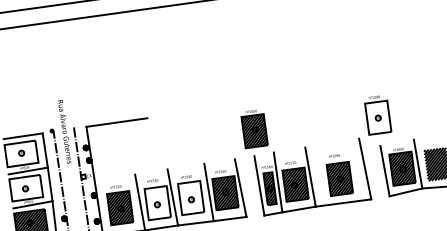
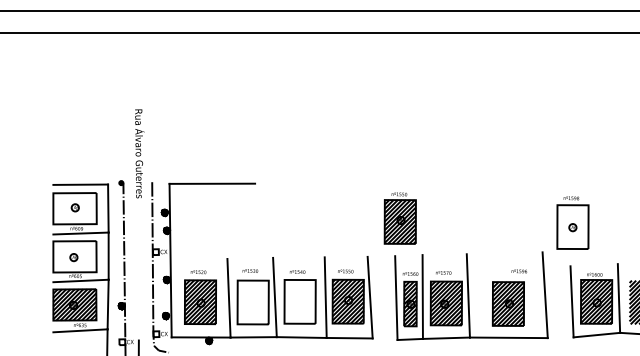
text: (65, 131) -> (139, 153), moved
text: (333, 156) -> (518, 271), moved
part: (190, 199) -> (299, 303), removed
part: (156, 204) -> (251, 304), removed

